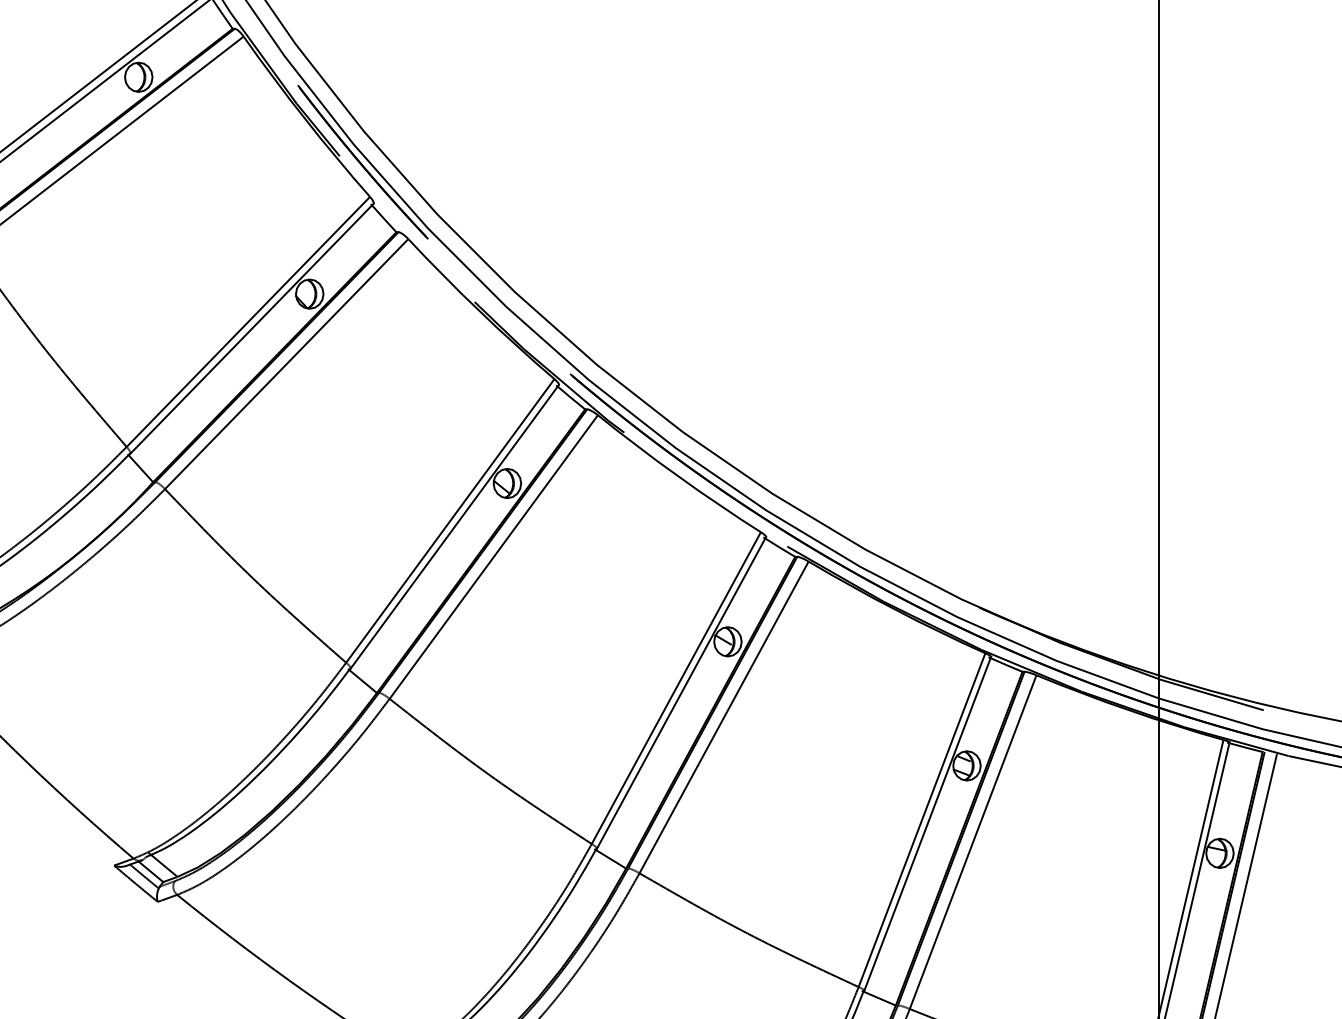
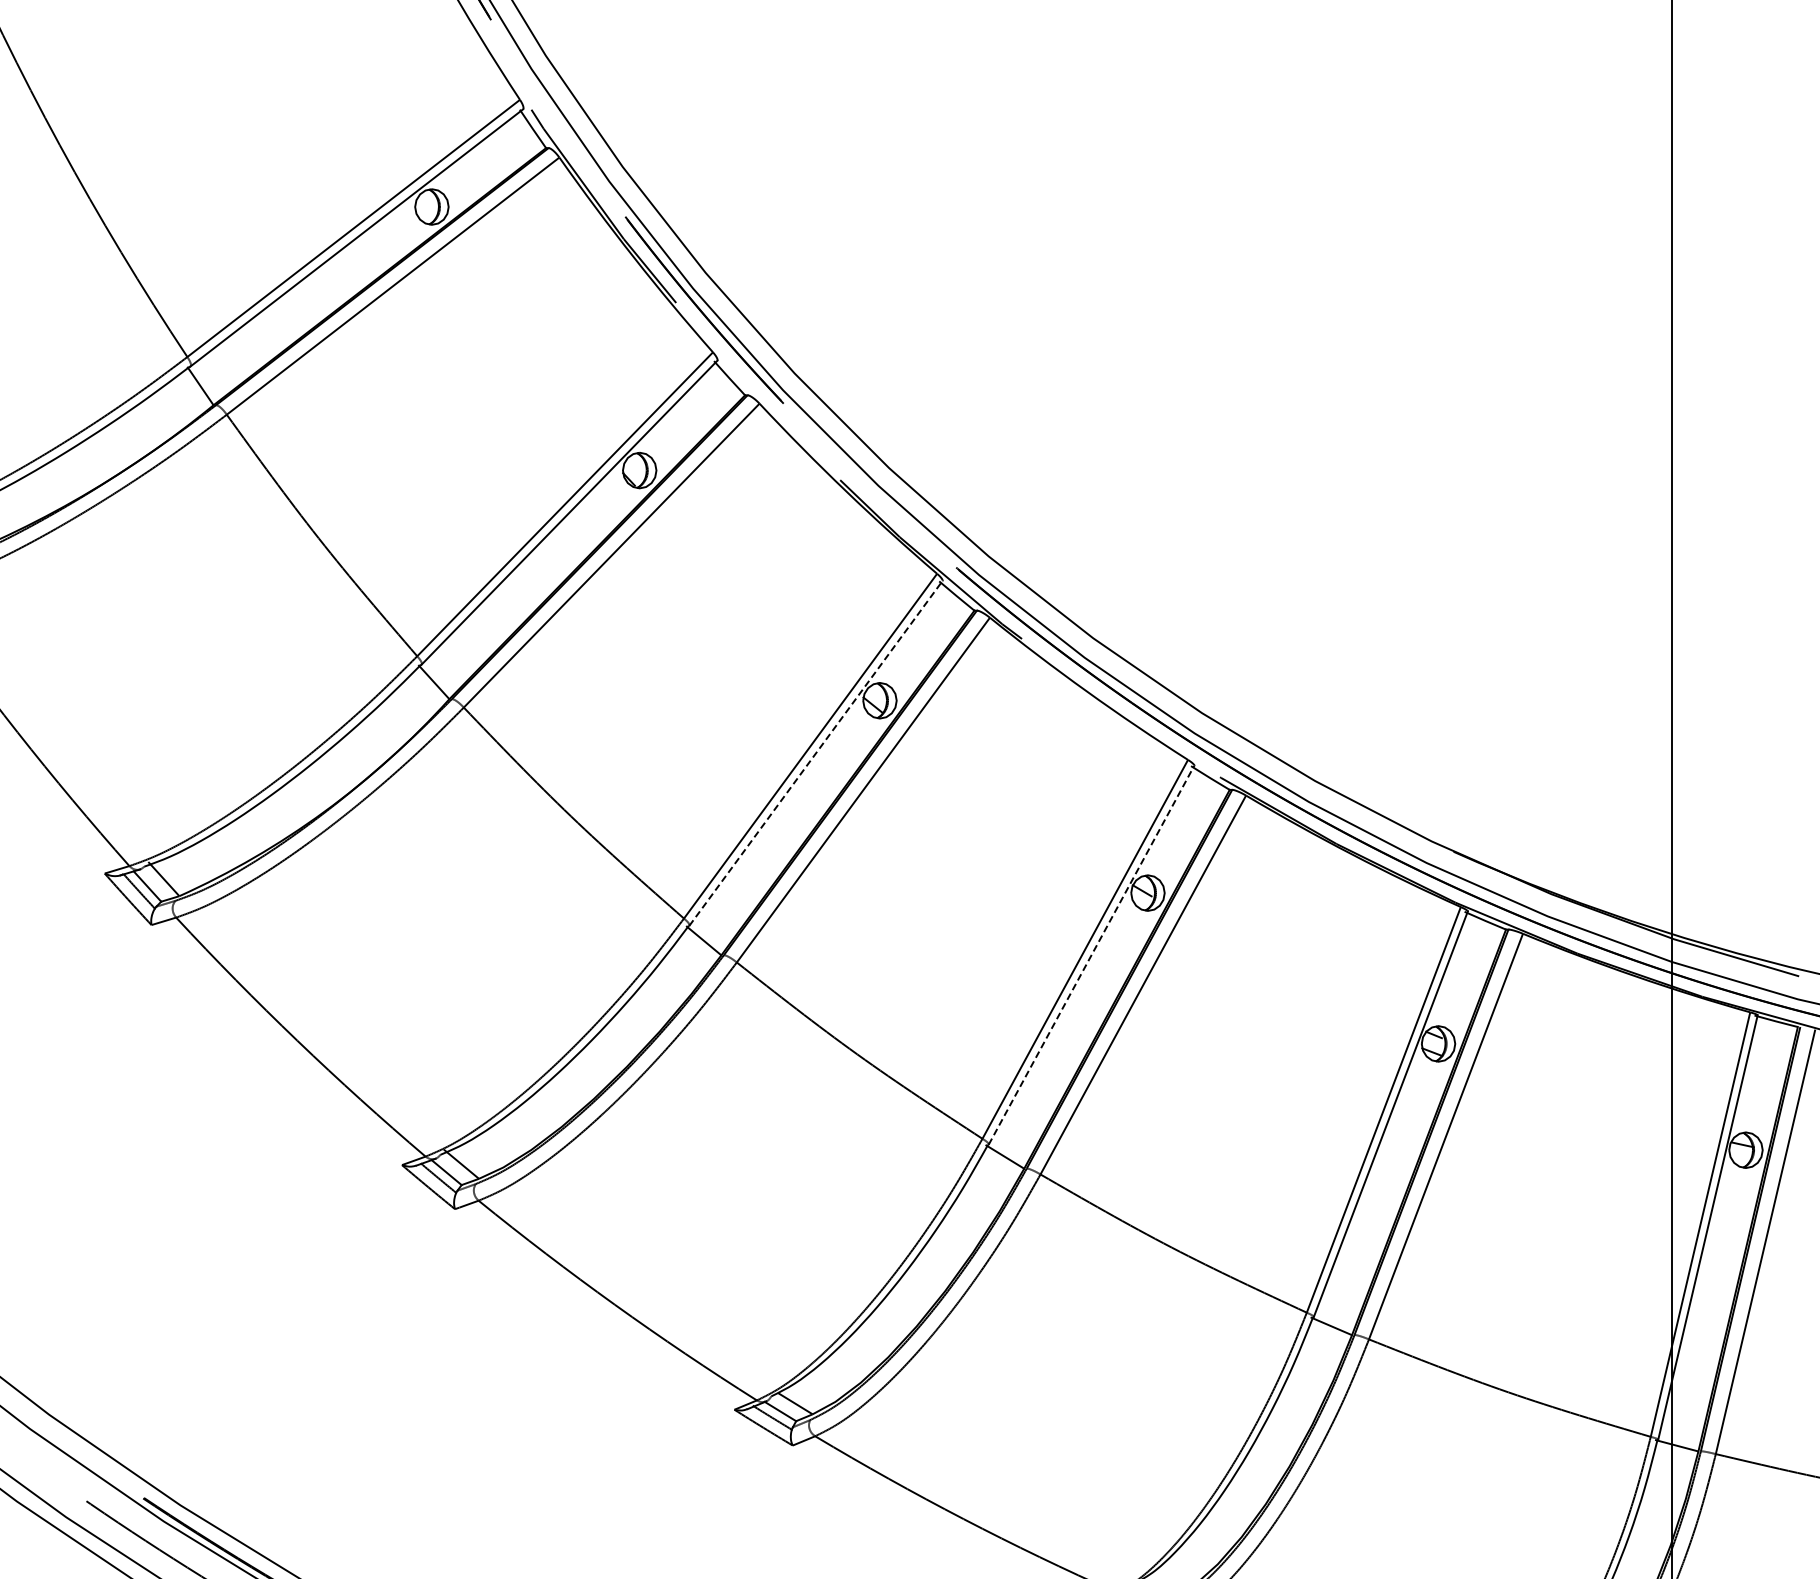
line: (454, 526) -> (815, 753), solid -> dashed
line: (681, 693) -> (1091, 955), solid -> dashed

